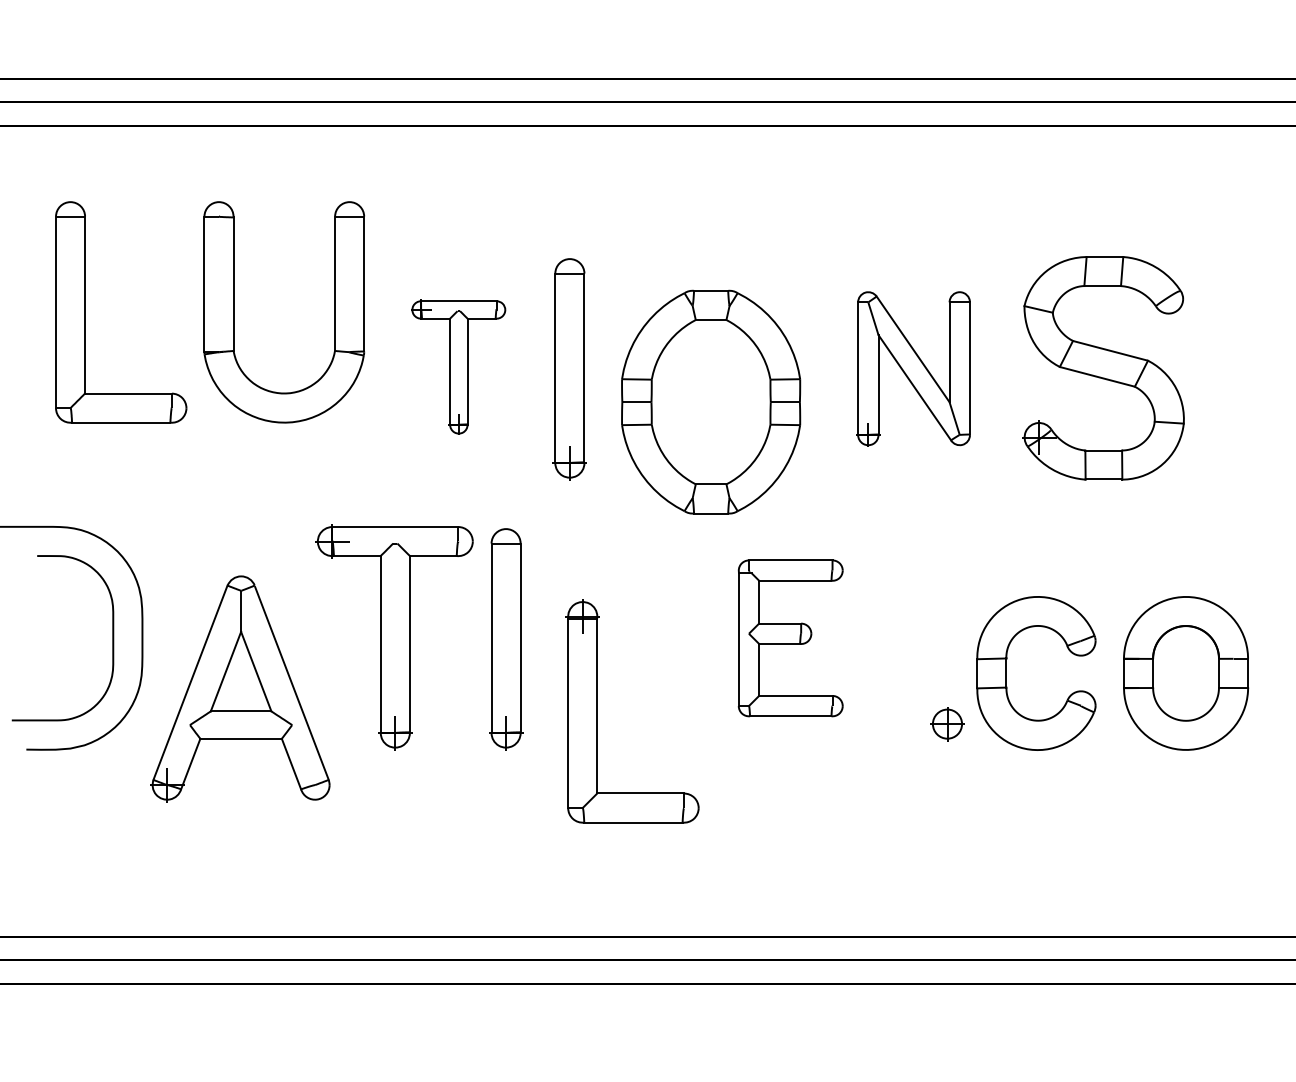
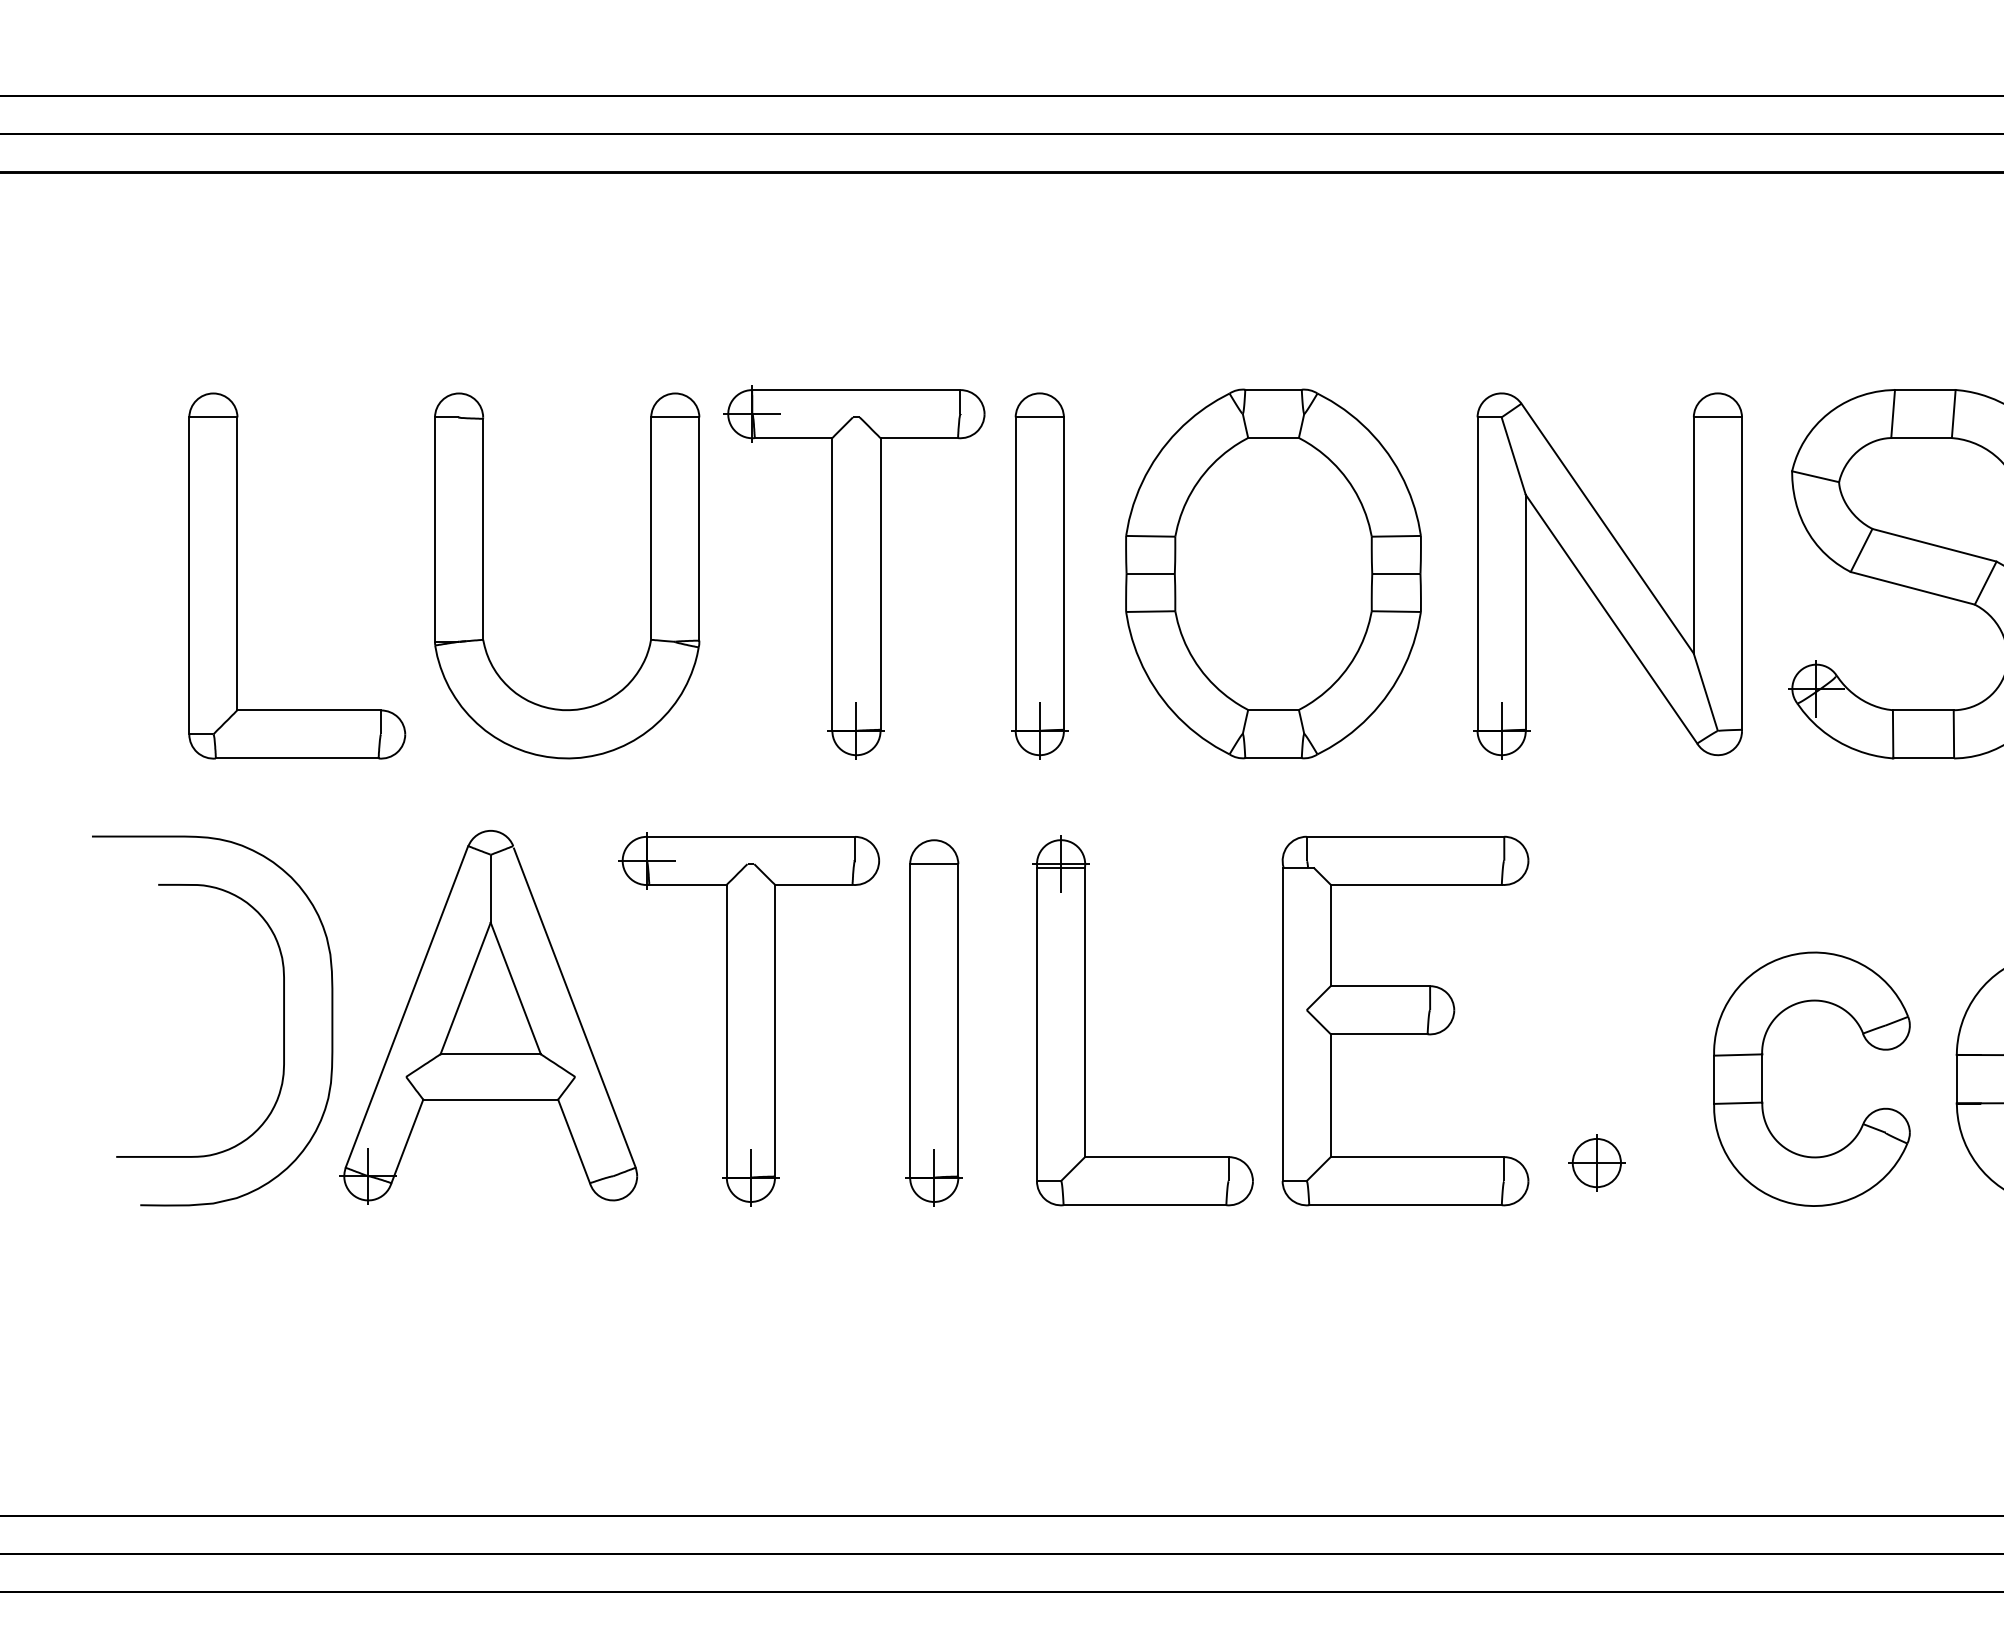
part: (85, 312) -> (238, 576), moved
part: (234, 312) -> (484, 576), moved
part: (458, 367) -> (855, 572), size x1.67
part: (913, 369) -> (1608, 576), size x1.43
part: (711, 401) -> (1274, 572), moved
part: (790, 638) -> (1404, 1021), size x1.43
part: (240, 688) -> (489, 1016), moved
part: (597, 711) -> (1085, 1021), moved
part: (947, 724) -> (1596, 1163), moved

